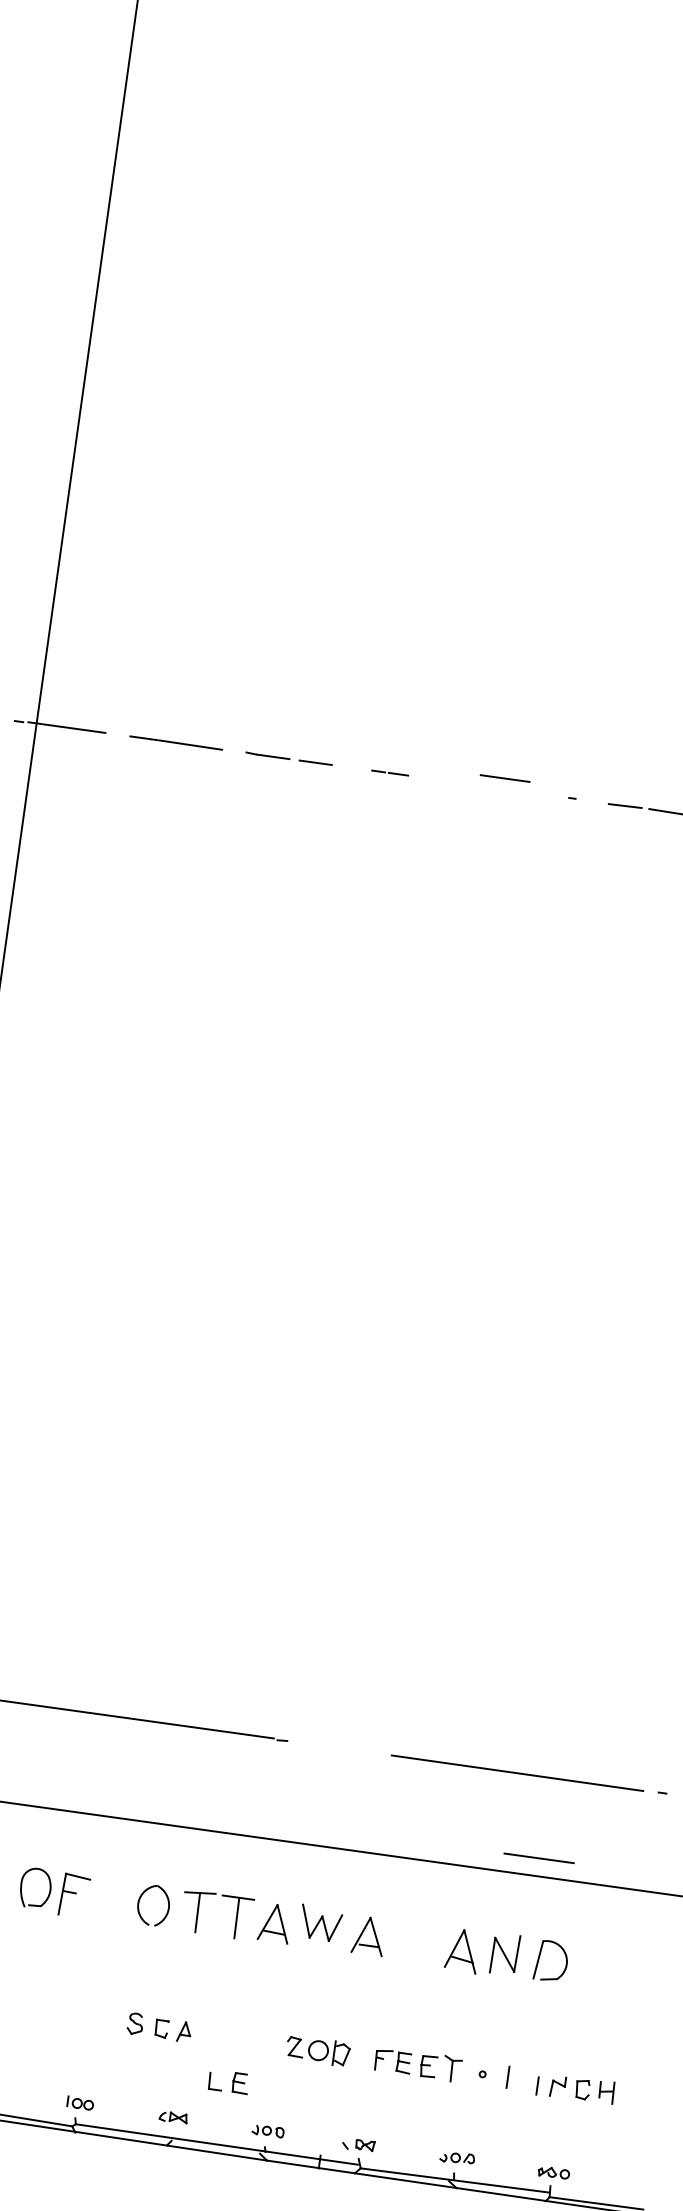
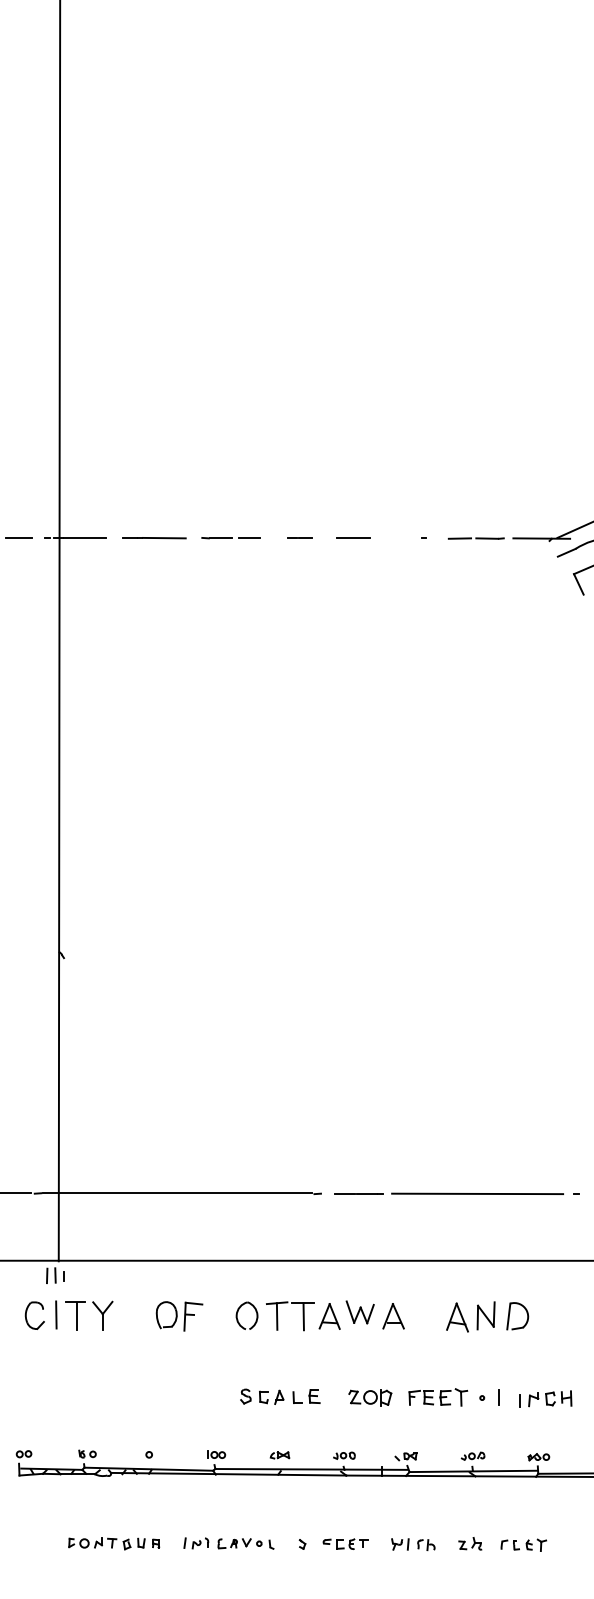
line: (505, 777) -> (353, 537), moved
line: (538, 1857) -> (358, 1193), moved
part: (228, 2081) -> (306, 1396), moved

